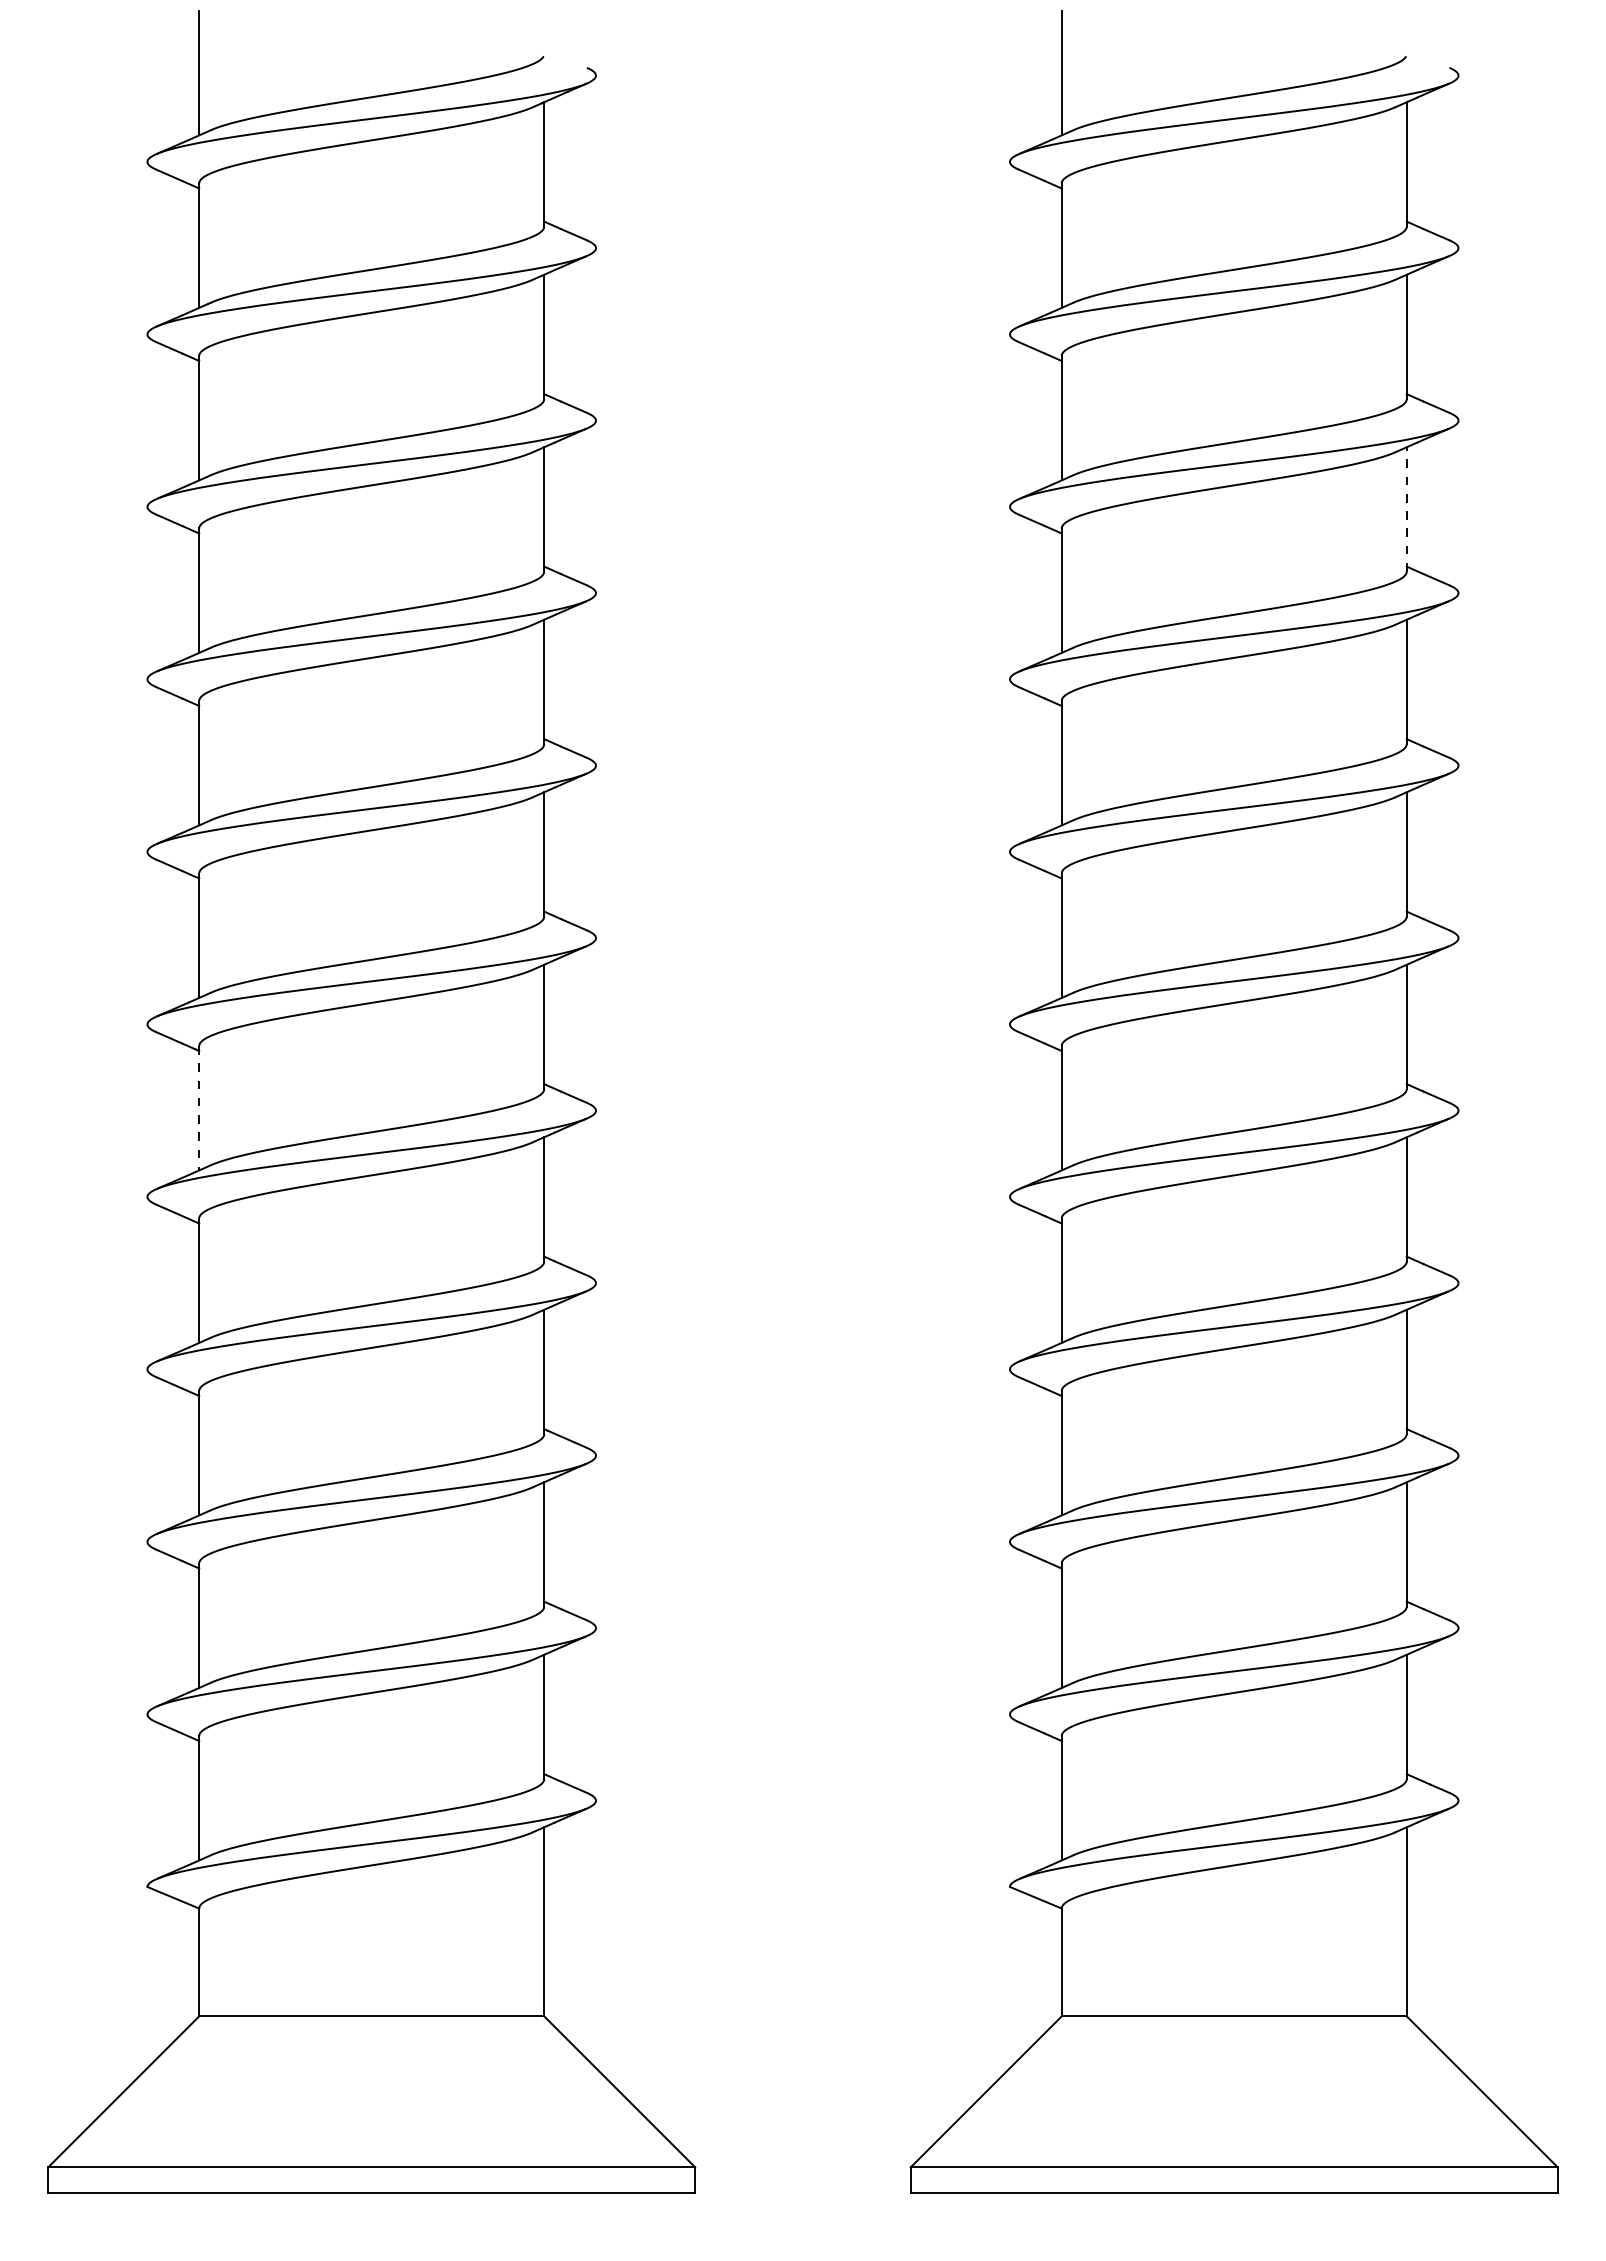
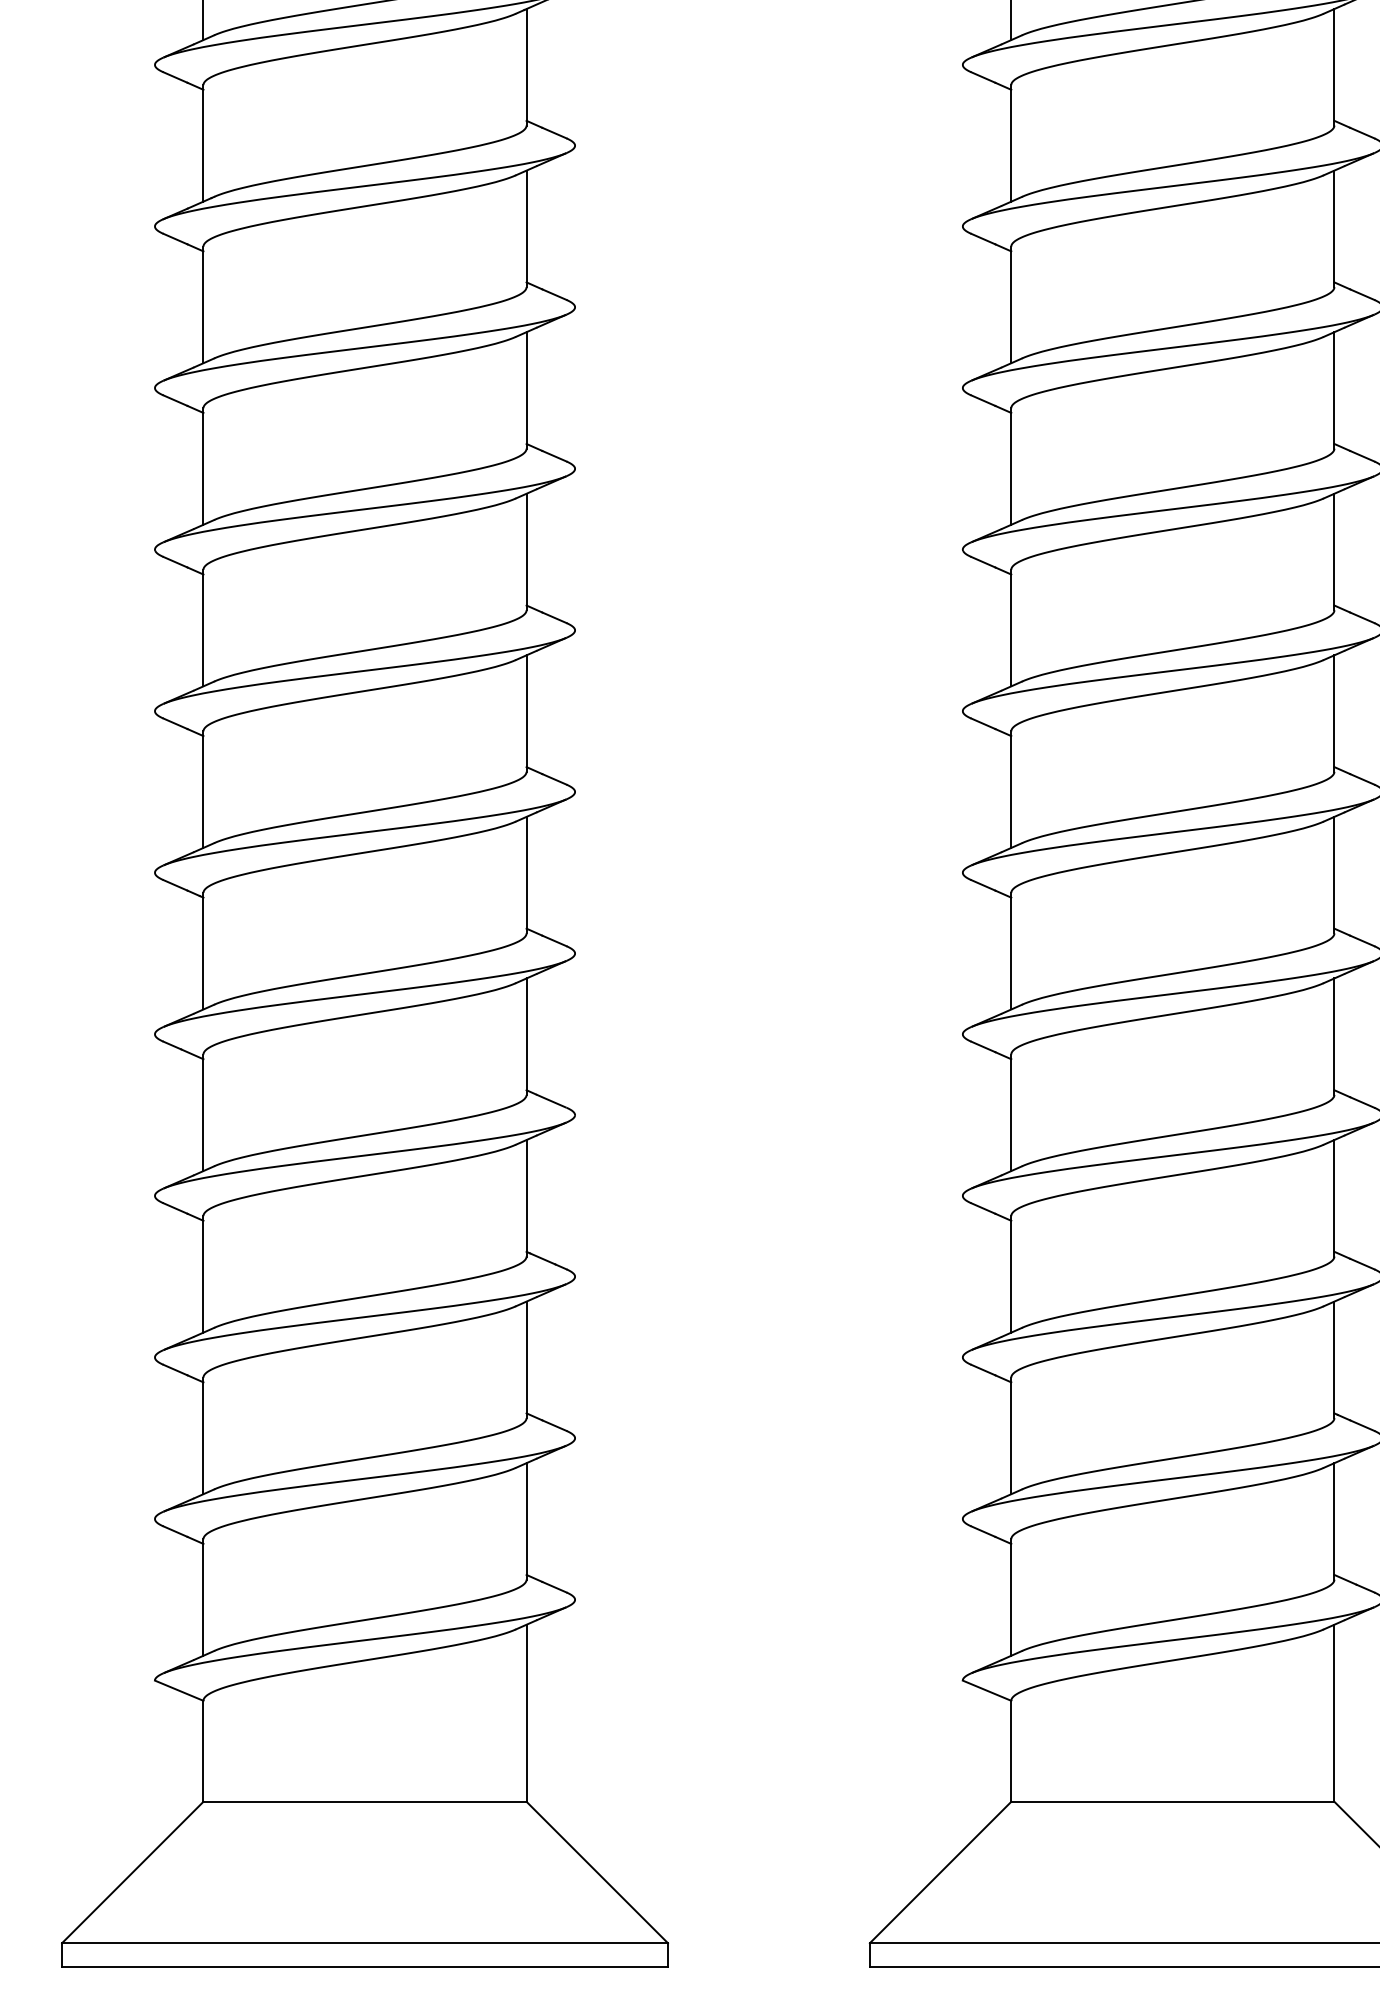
line: (1406, 508) -> (1334, 389), dashed -> solid
line: (199, 1108) -> (203, 951), dashed -> solid

